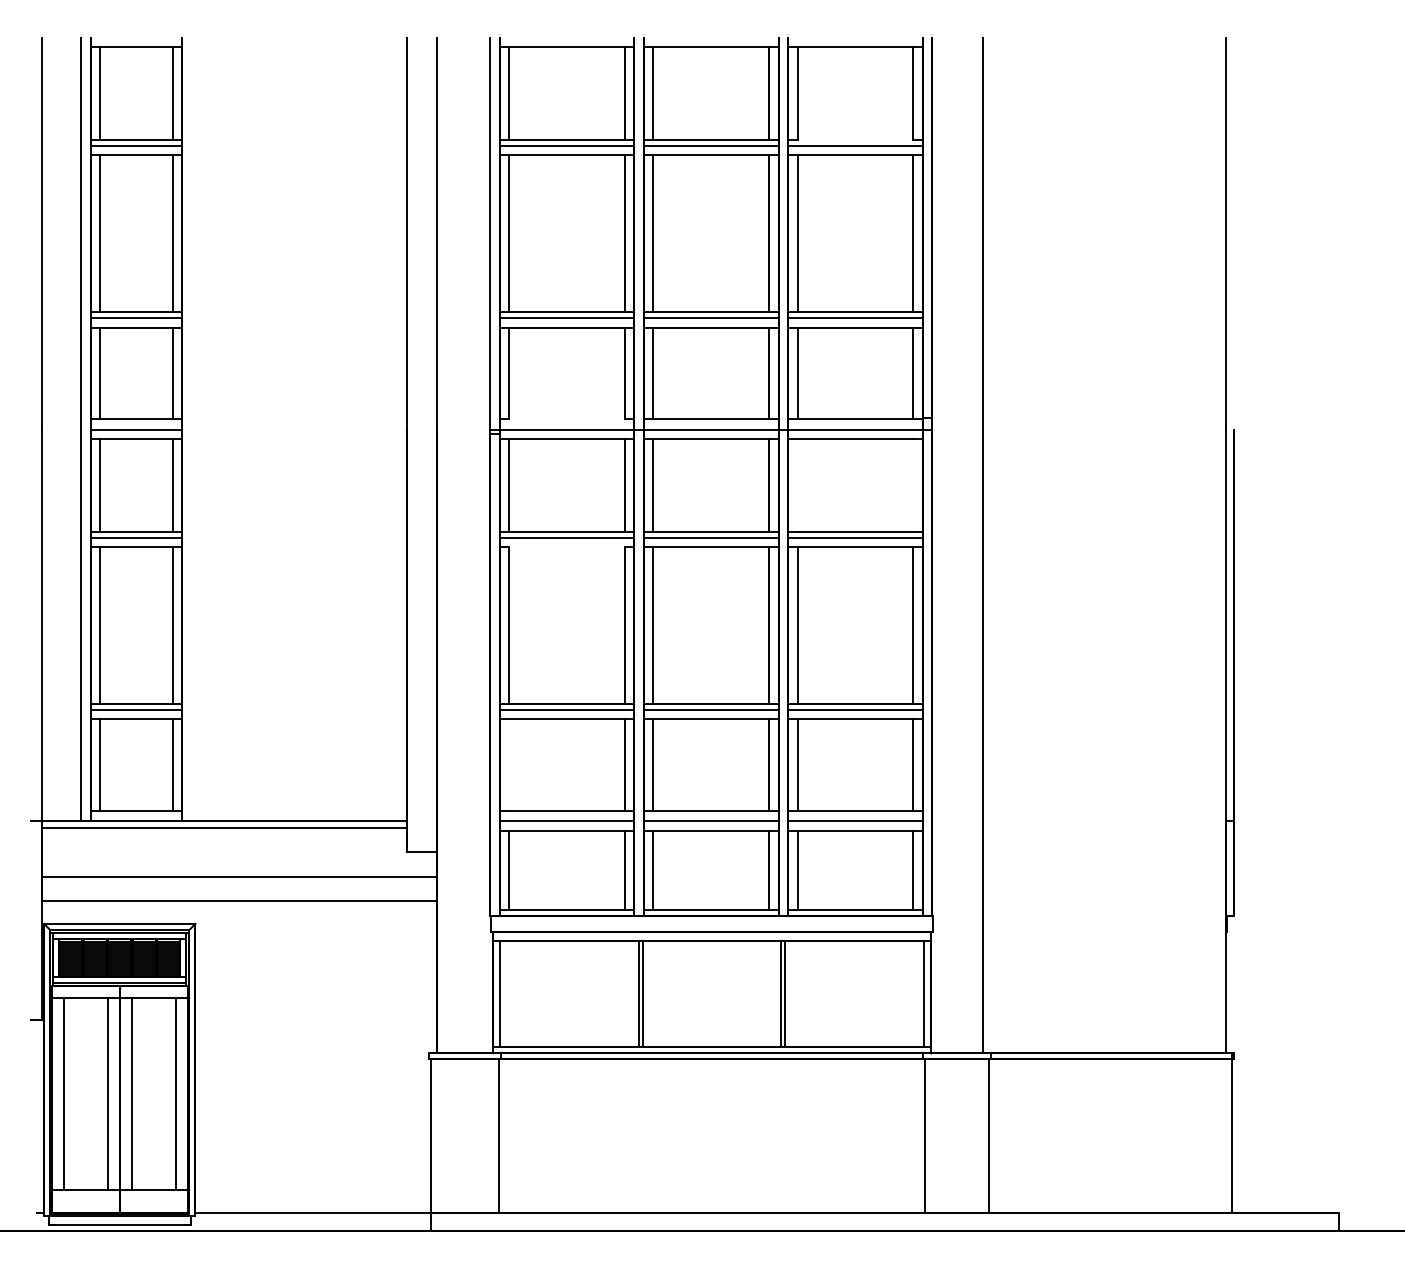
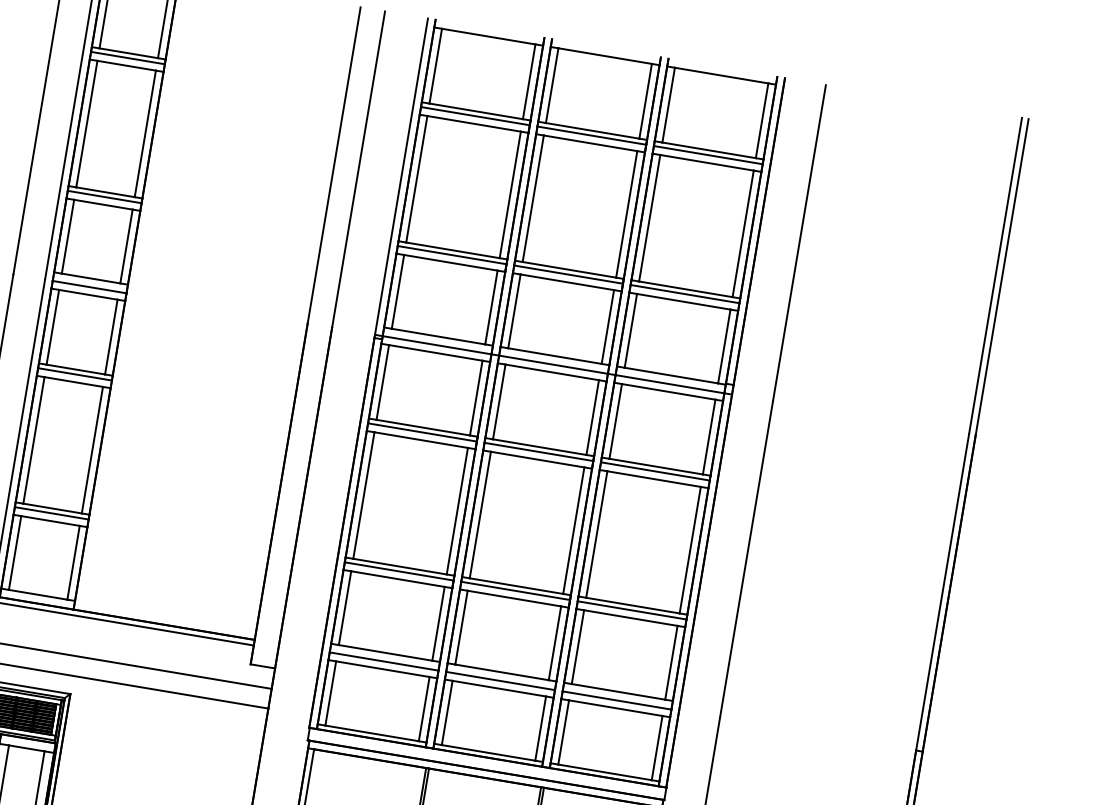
line: (855, 139) -> (709, 150), added
line: (1234, 233) -> (1002, 277), added
line: (566, 418) -> (438, 336), added
line: (797, 485) -> (615, 421), added
line: (913, 485) -> (709, 437), added
line: (566, 547) -> (420, 440), added
line: (509, 764) -> (345, 607), added

